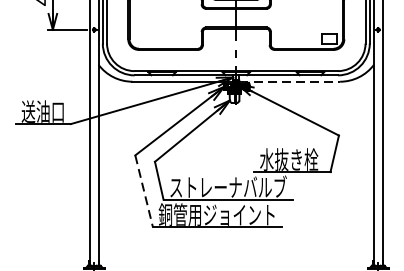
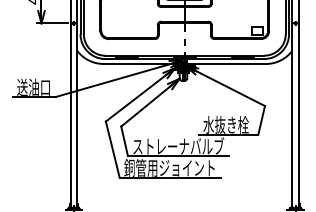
line: (290, 81) -> (227, 63), dashed -> solid
line: (143, 191) -> (112, 149), dashed -> solid

